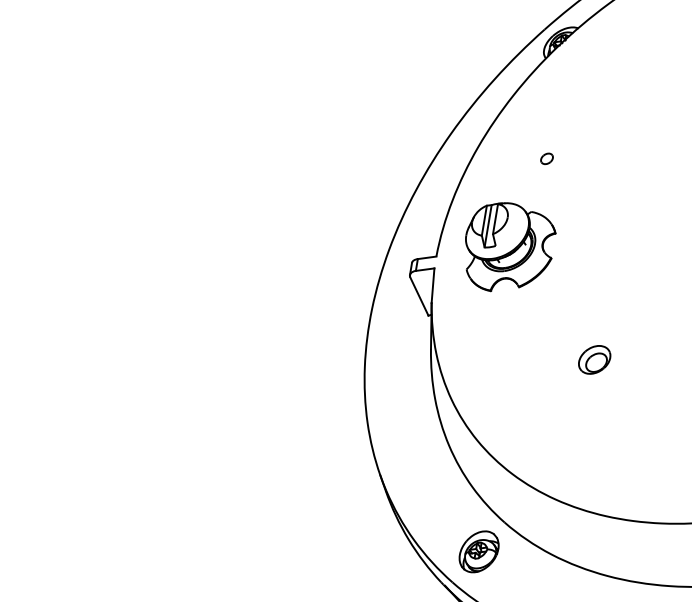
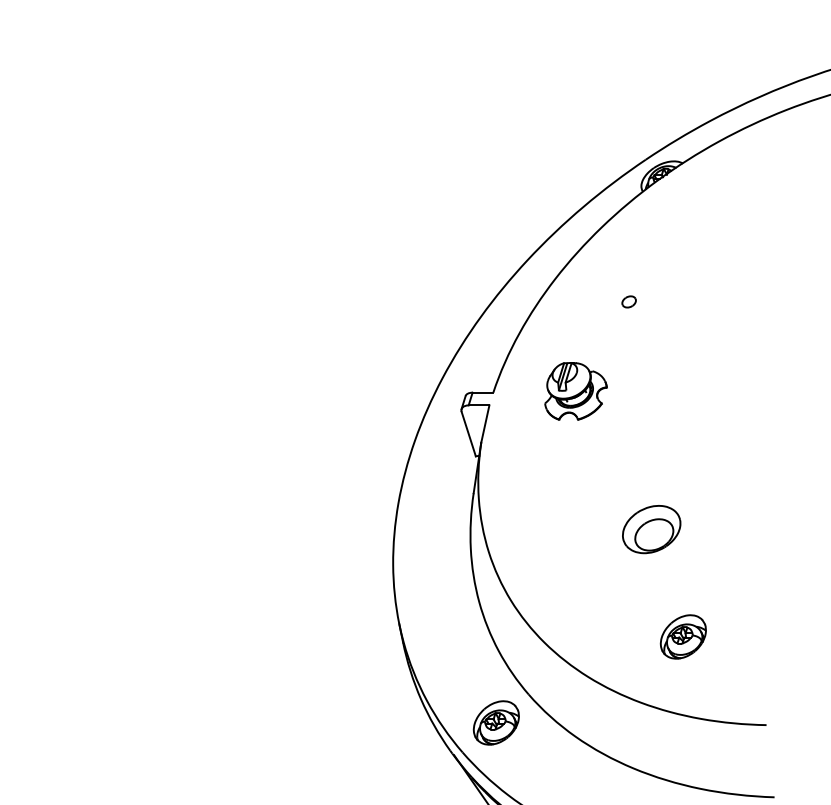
part: (509, 245) -> (575, 391), size x0.6
part: (594, 359) -> (651, 529), size x1.6
part: (635, 451) -> (682, 636), added

